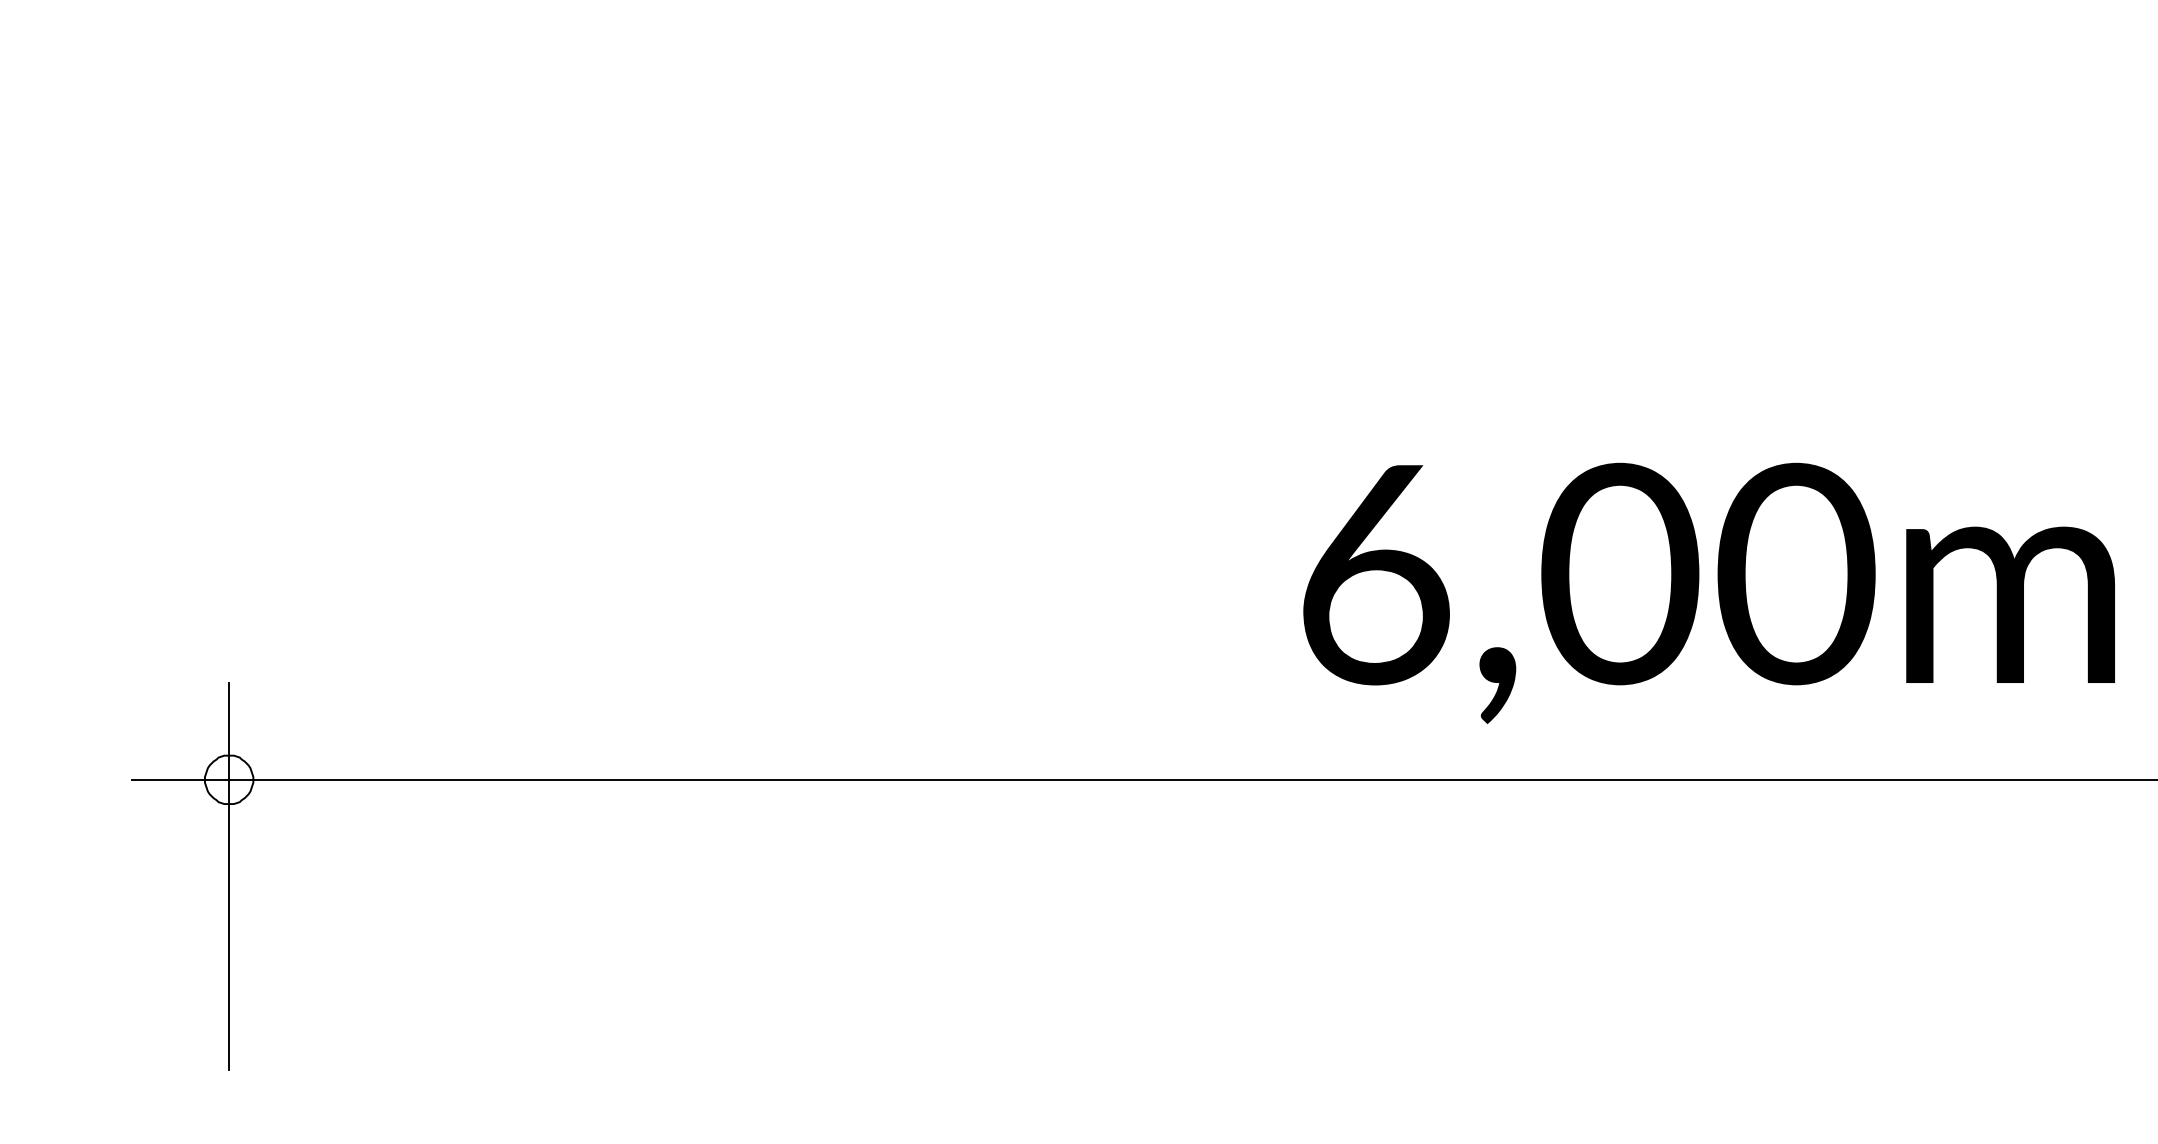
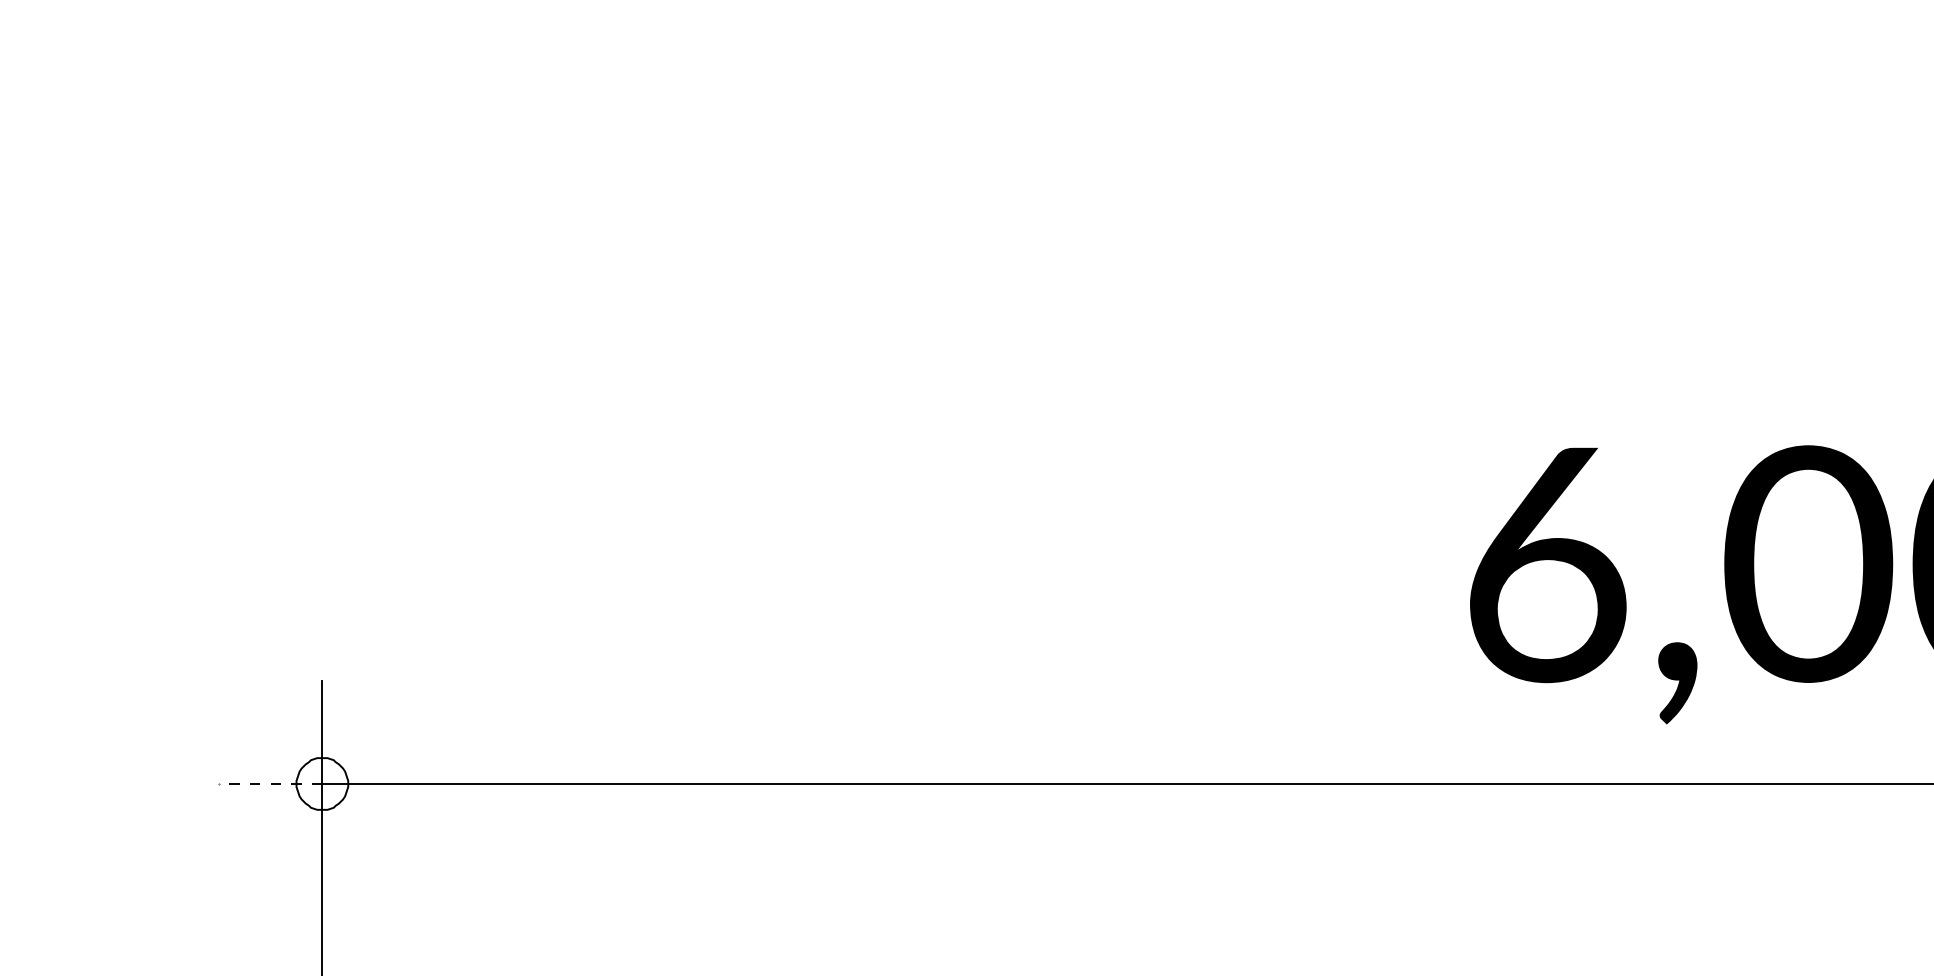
line: (180, 779) -> (270, 783), solid -> dashed

